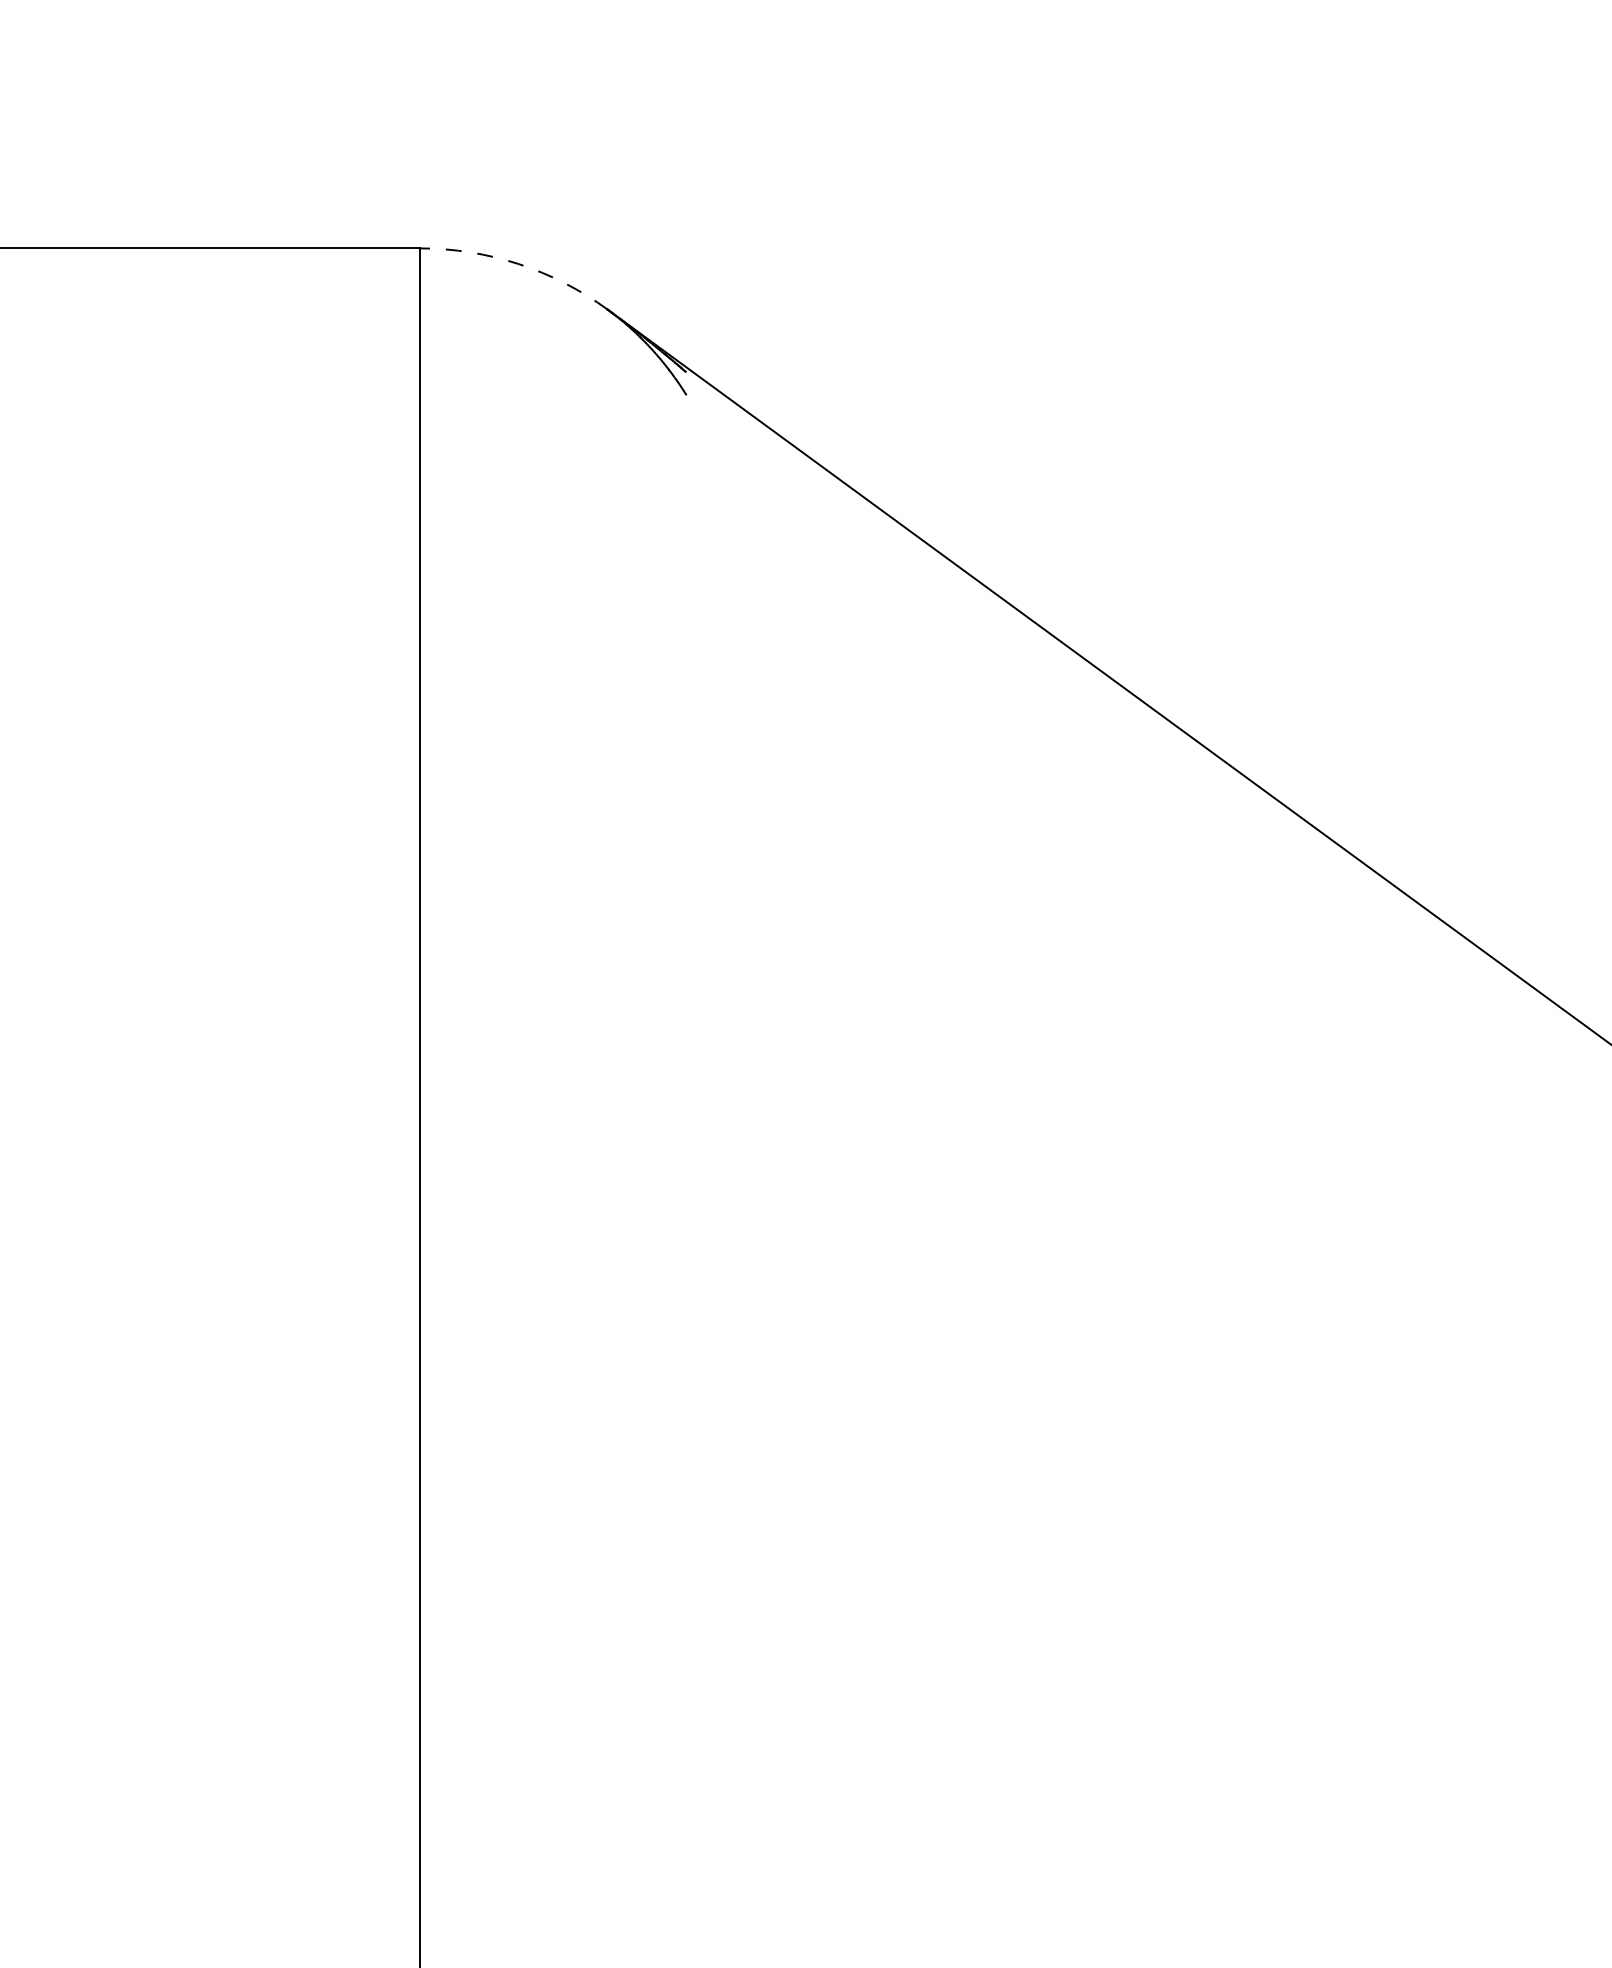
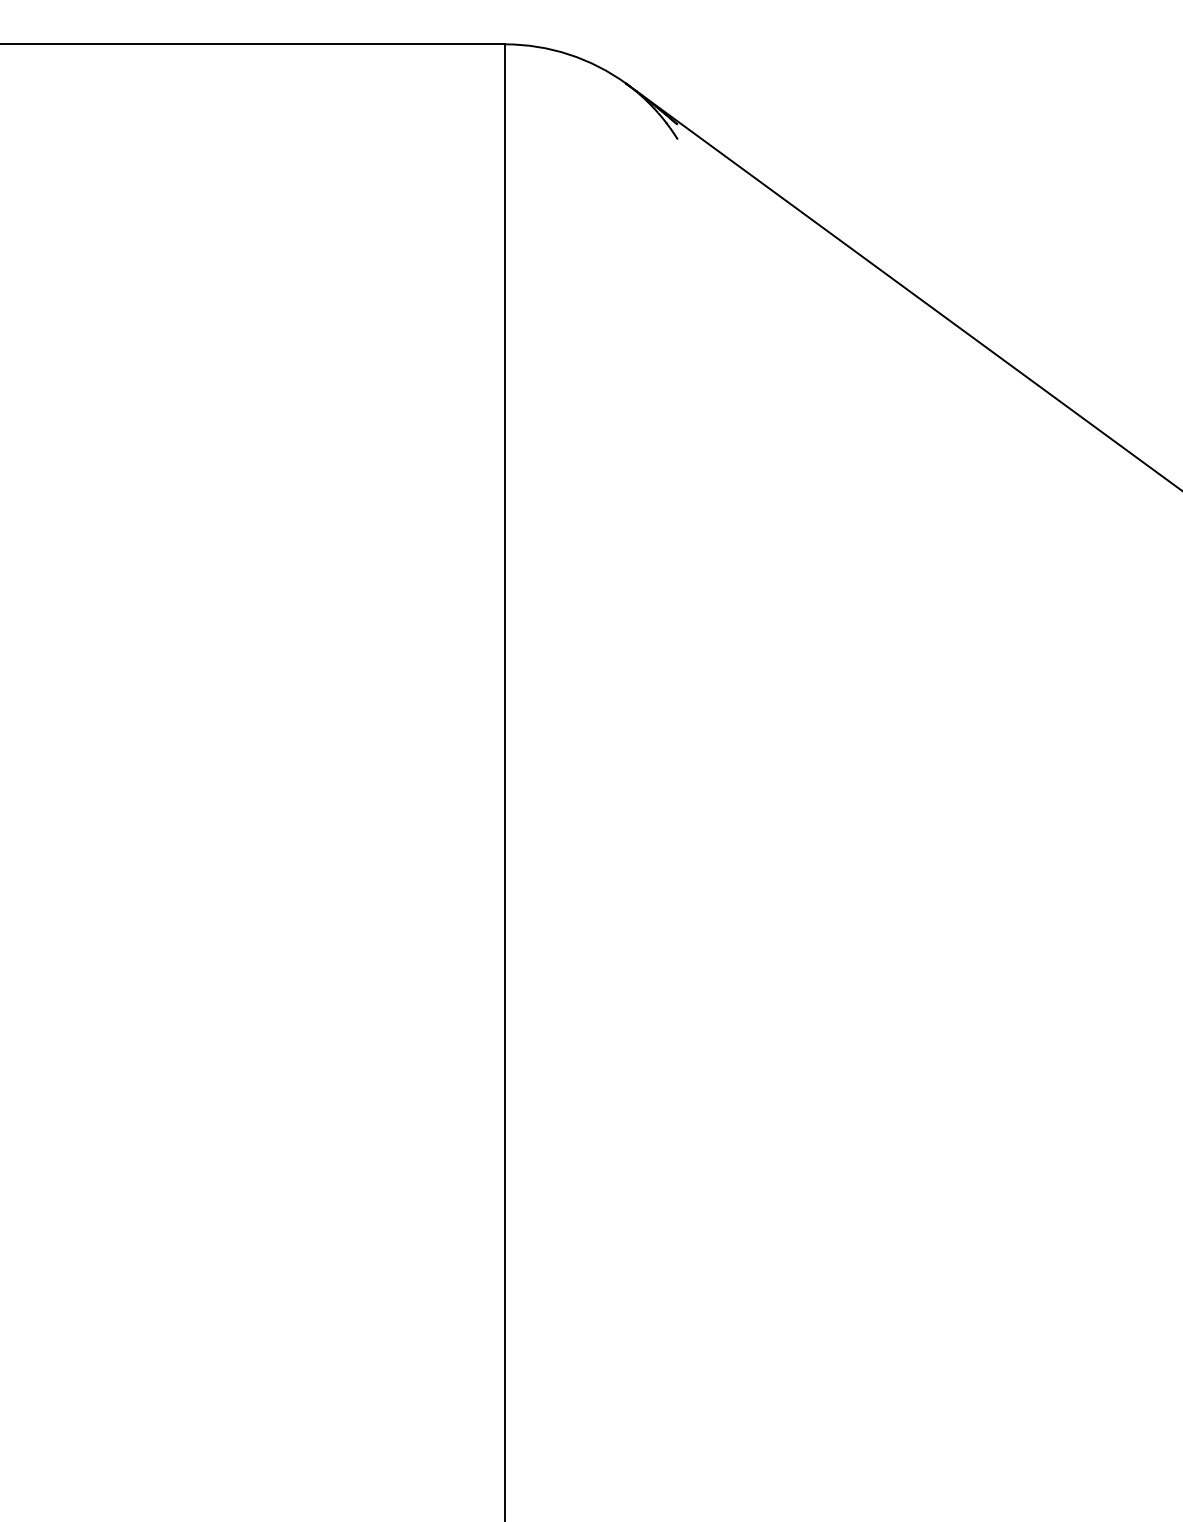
arc: (519, 264) -> (569, 54), dashed -> solid

